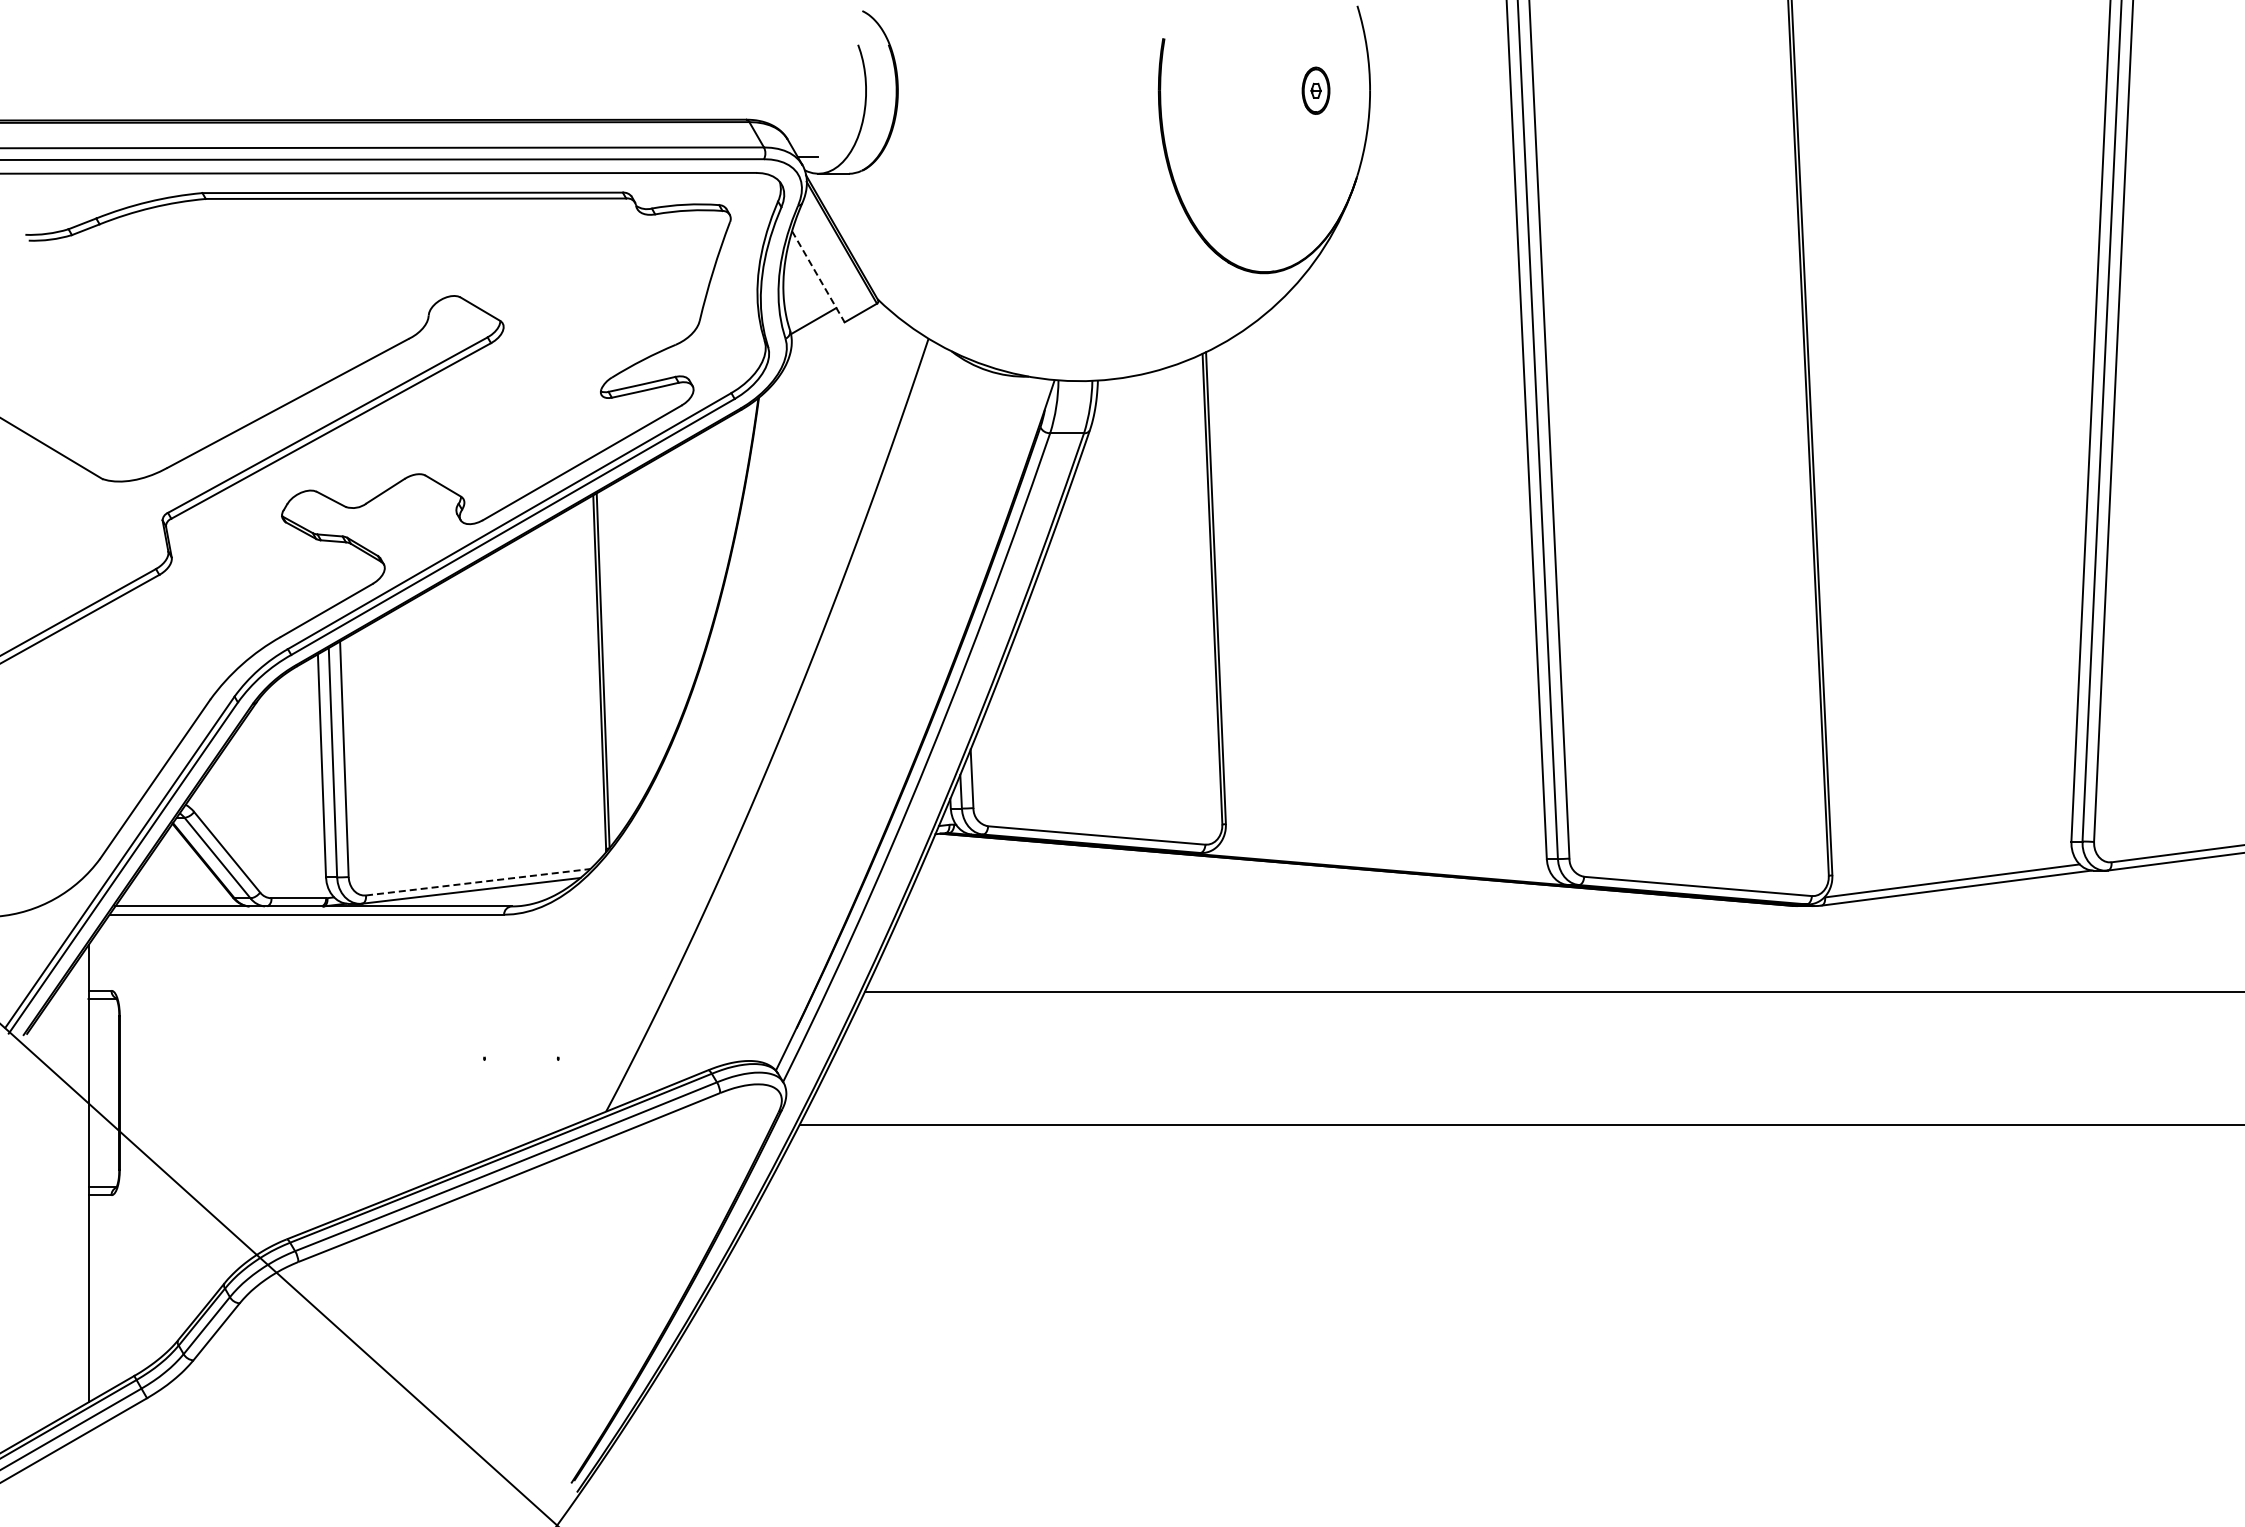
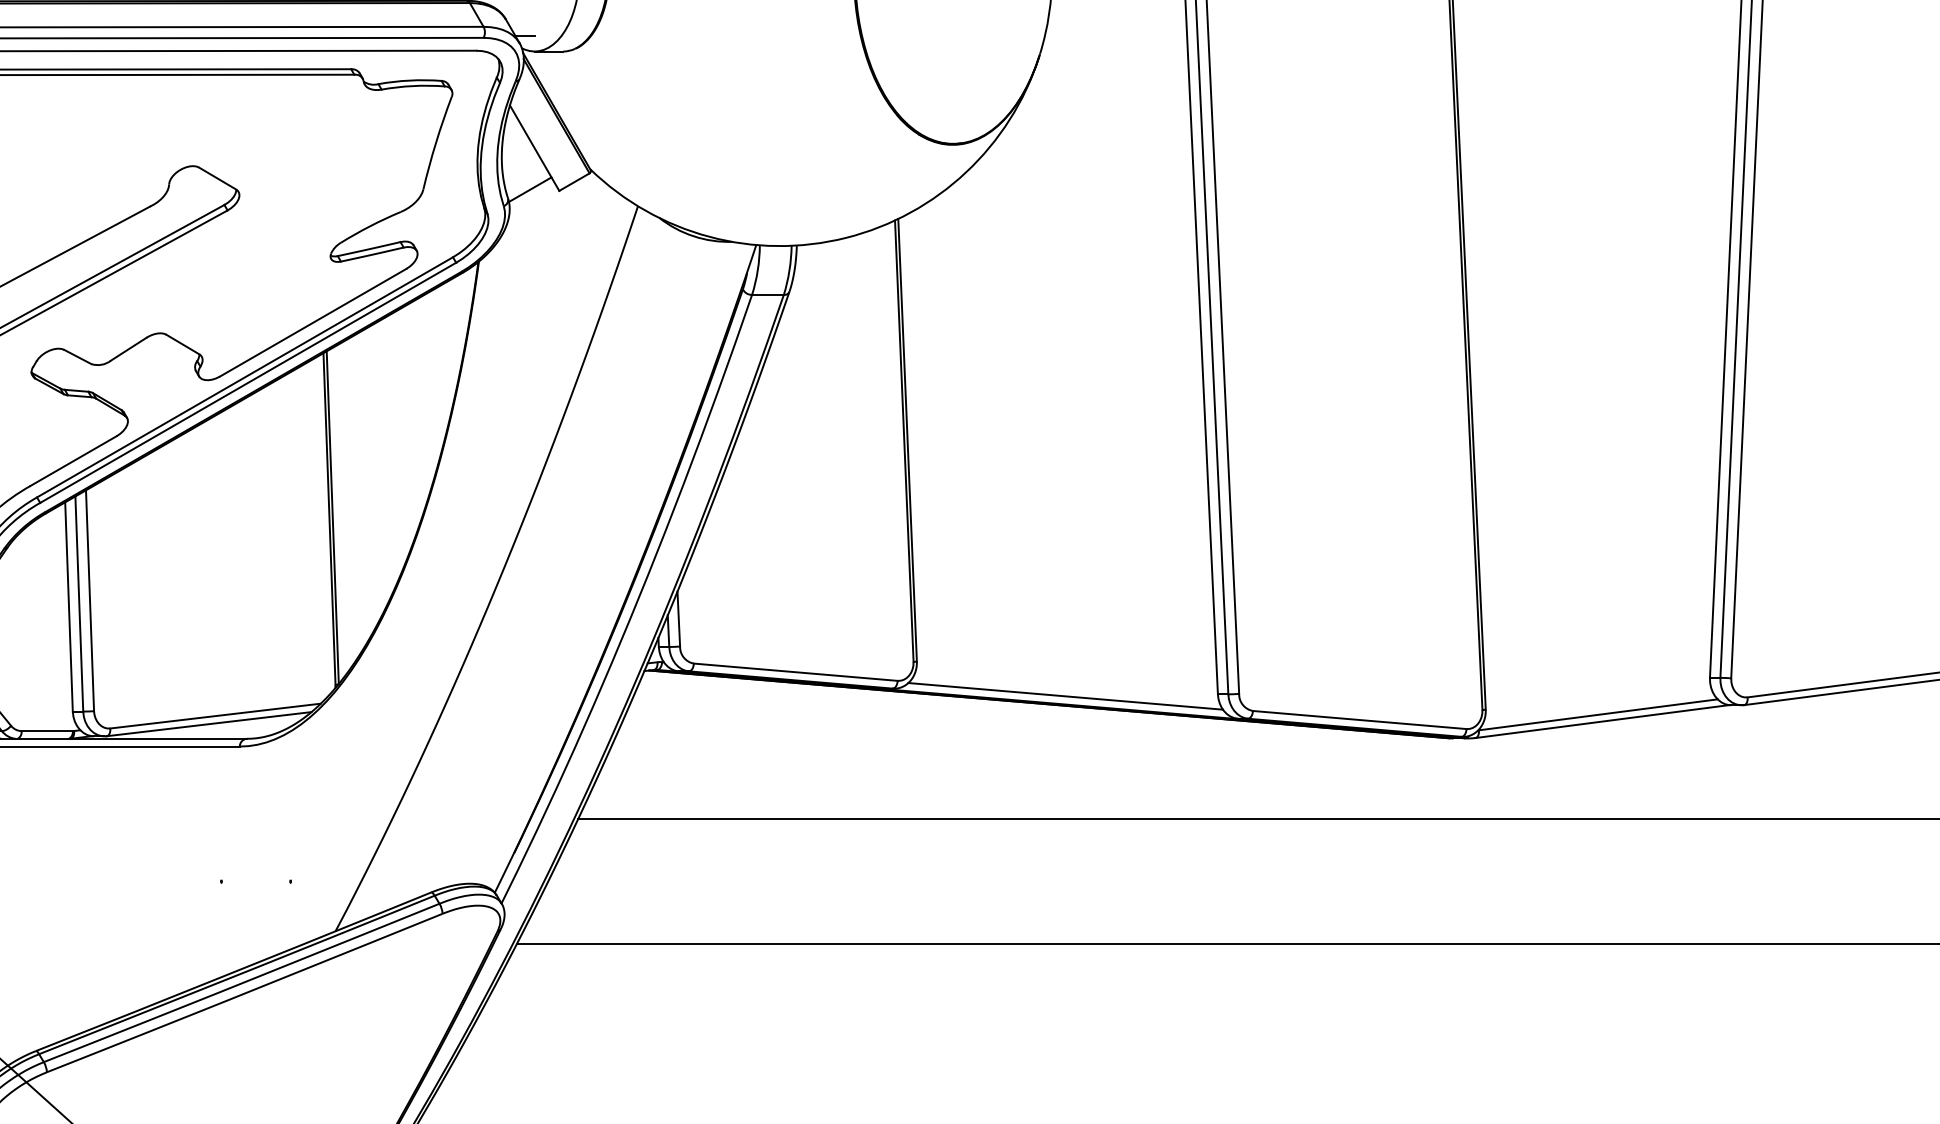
line: (818, 276) -> (534, 147), dashed -> solid
line: (1384, 861) -> (1065, 696), added
line: (478, 882) -> (215, 716), dashed -> solid

